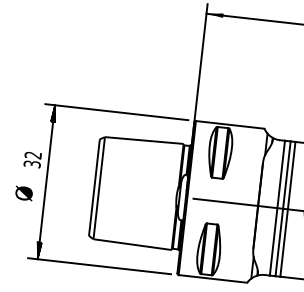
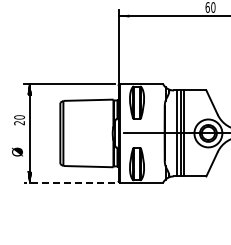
text: (32, 160) -> (19, 120), 32 -> 20
text: (24, 192) -> (17, 151), moved
line: (100, 266) -> (69, 182), solid -> dashed

